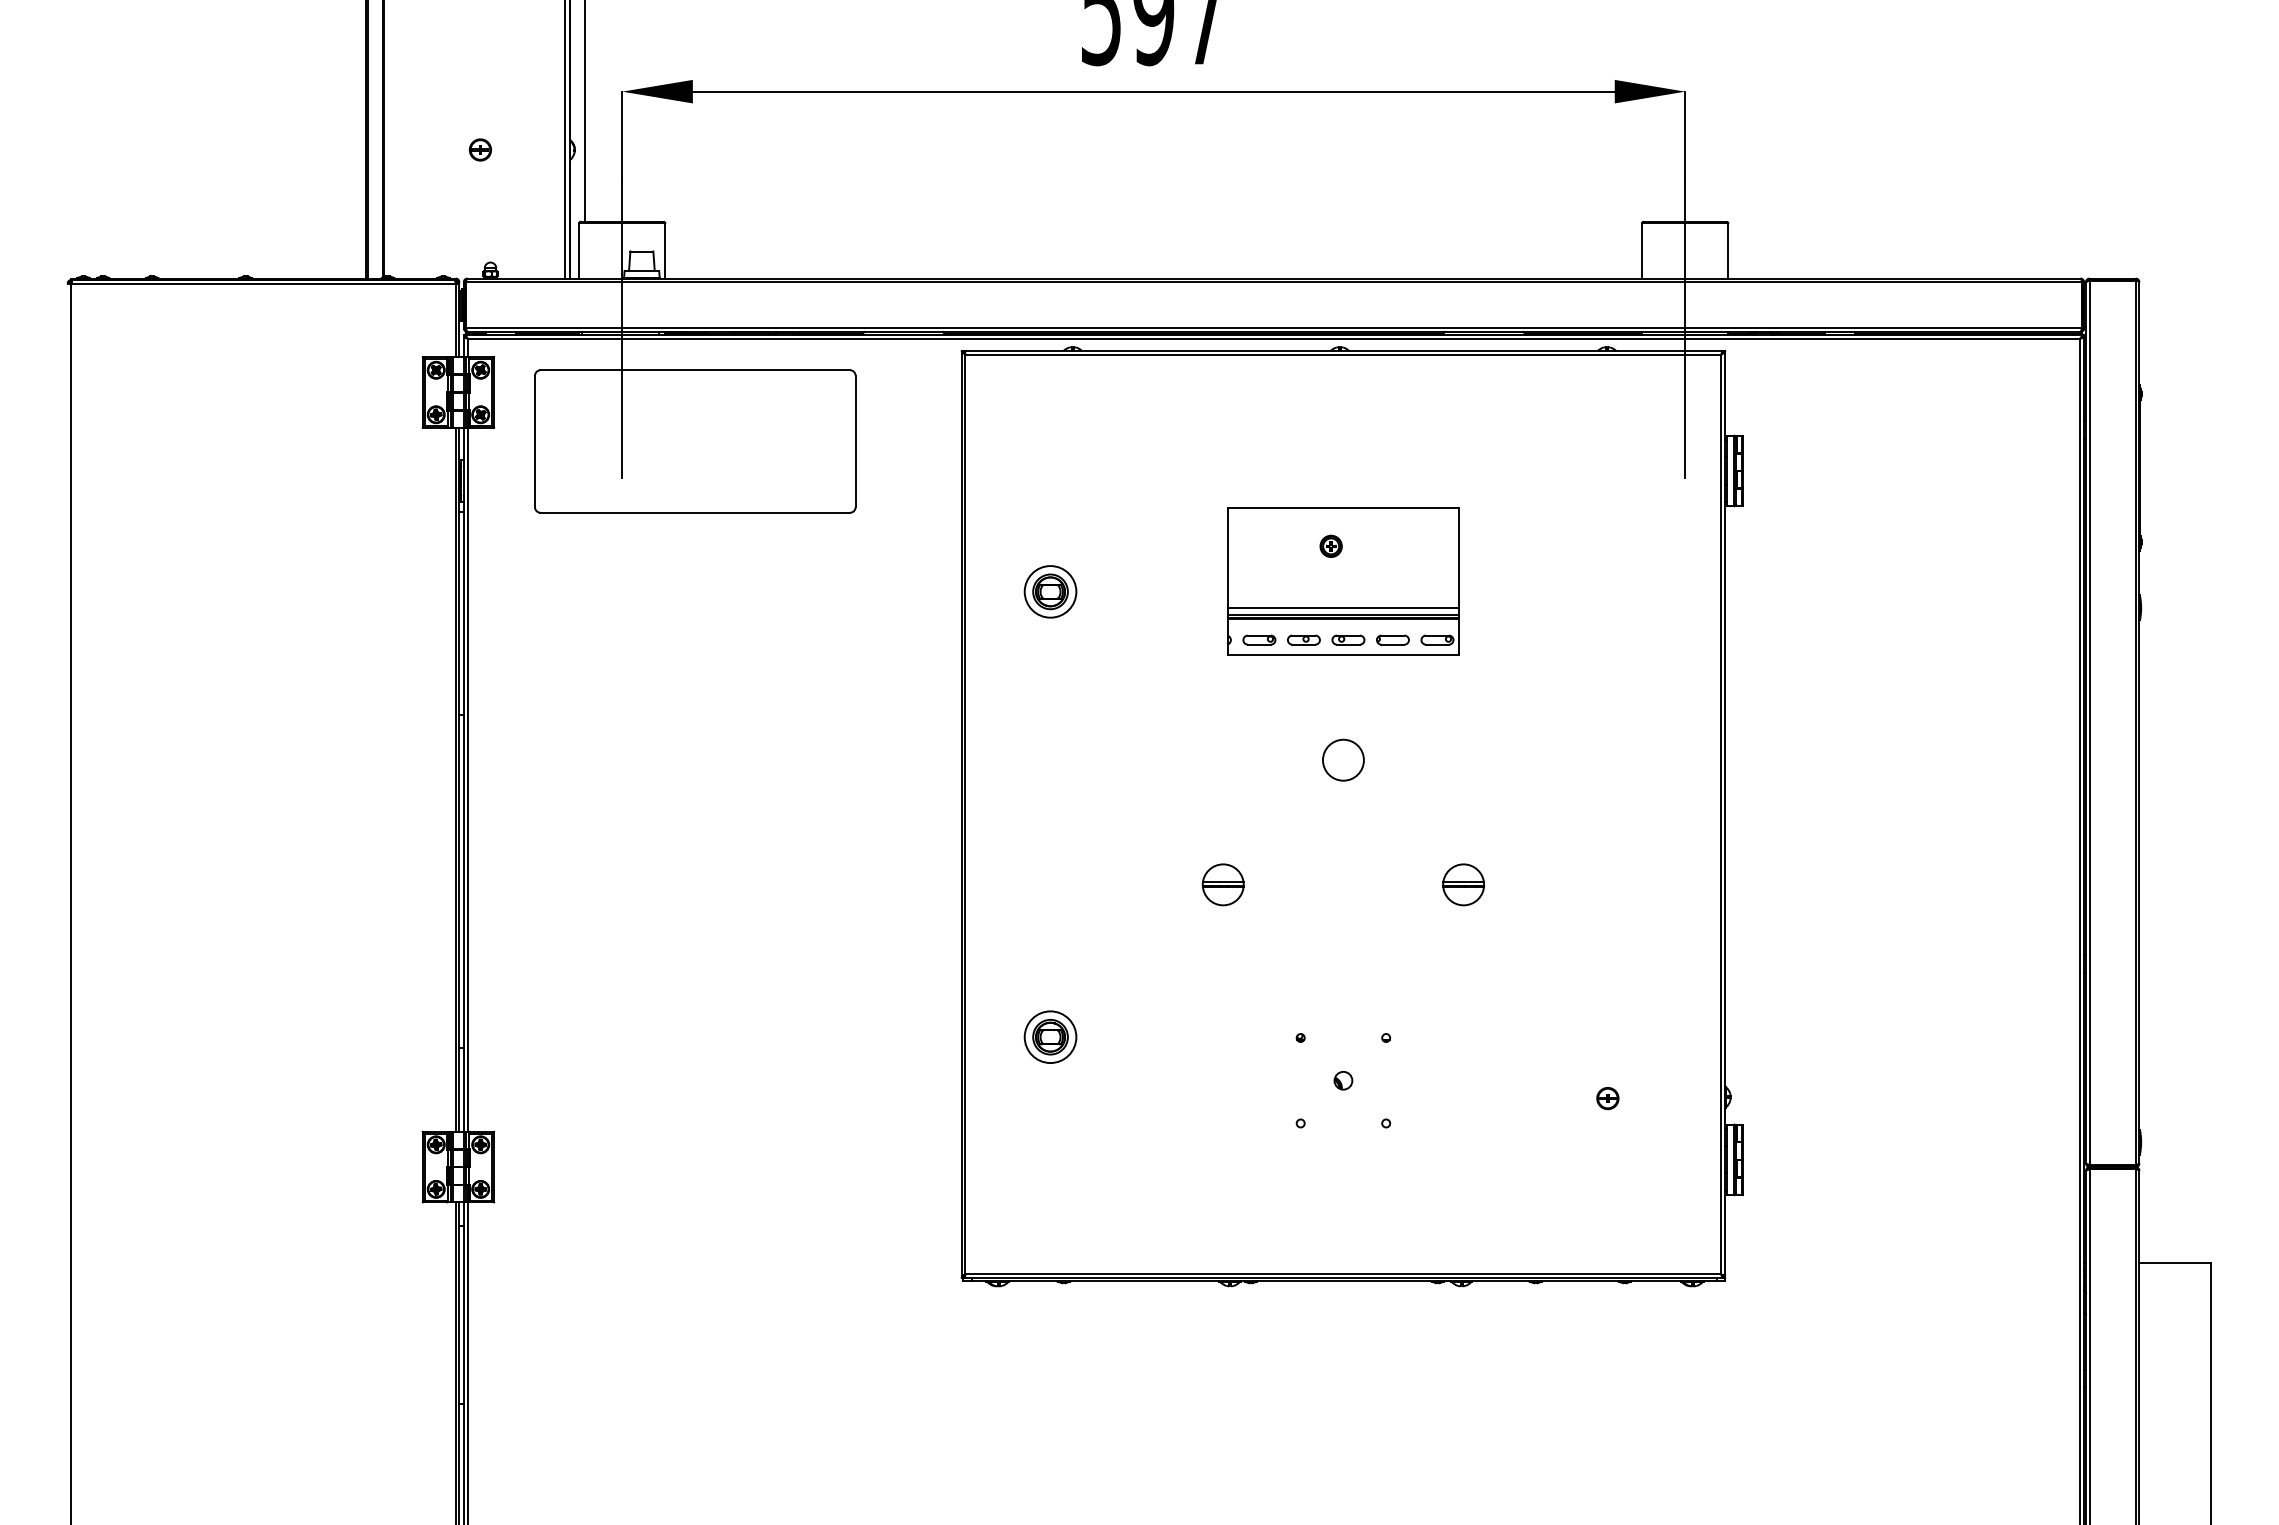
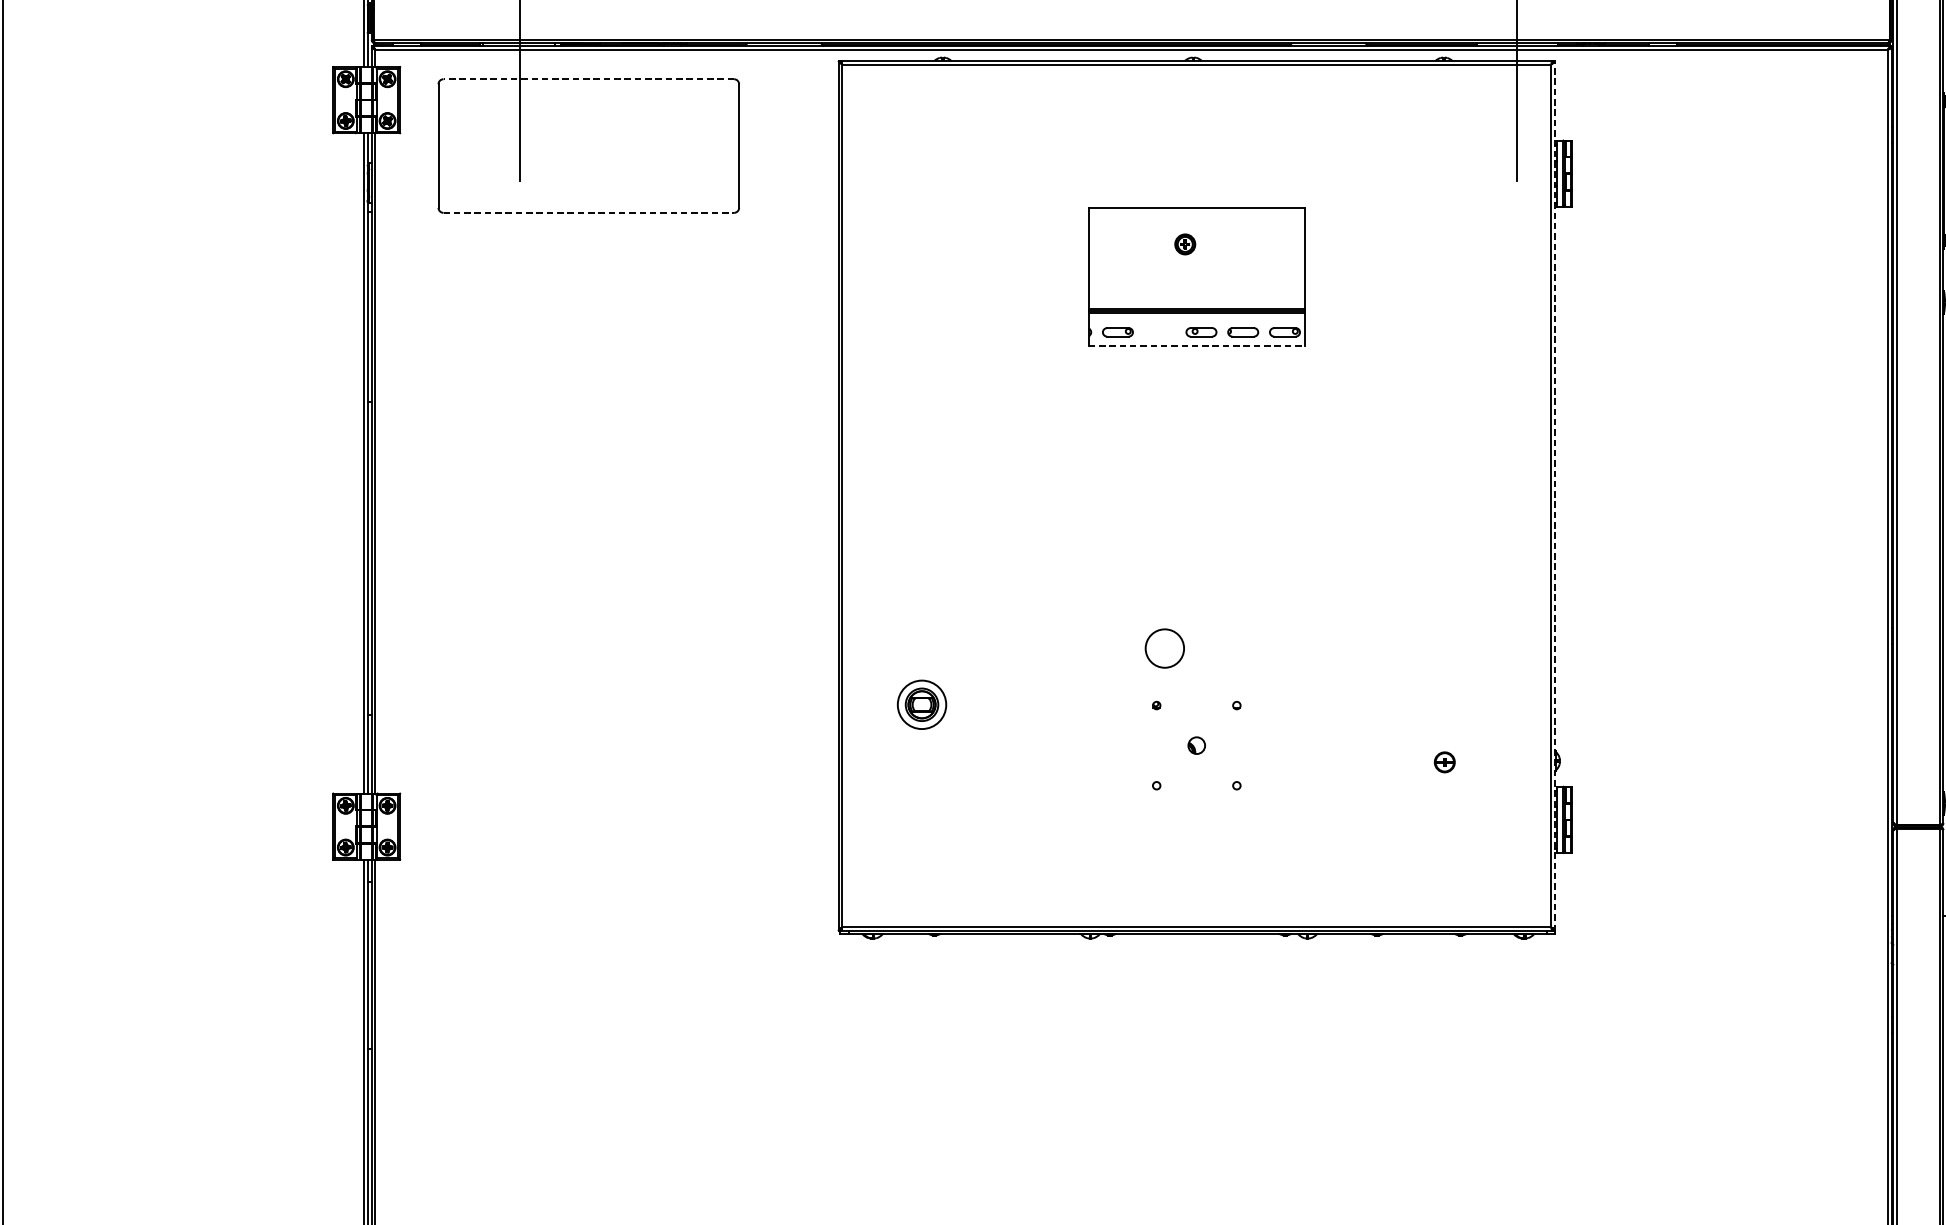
line: (695, 370) -> (589, 79), solid -> dashed
line: (695, 512) -> (589, 212), solid -> dashed
part: (1050, 591) -> (921, 286), removed
line: (1343, 608) -> (1196, 302), removed
part: (1303, 639) -> (1159, 331), removed
line: (1343, 654) -> (1196, 345), solid -> dashed
circle: (1343, 759) -> (1164, 647), moved
line: (1725, 814) -> (1555, 495), solid -> dashed
part: (1222, 884) -> (1083, 561), removed
part: (1463, 884) -> (1309, 561), removed

